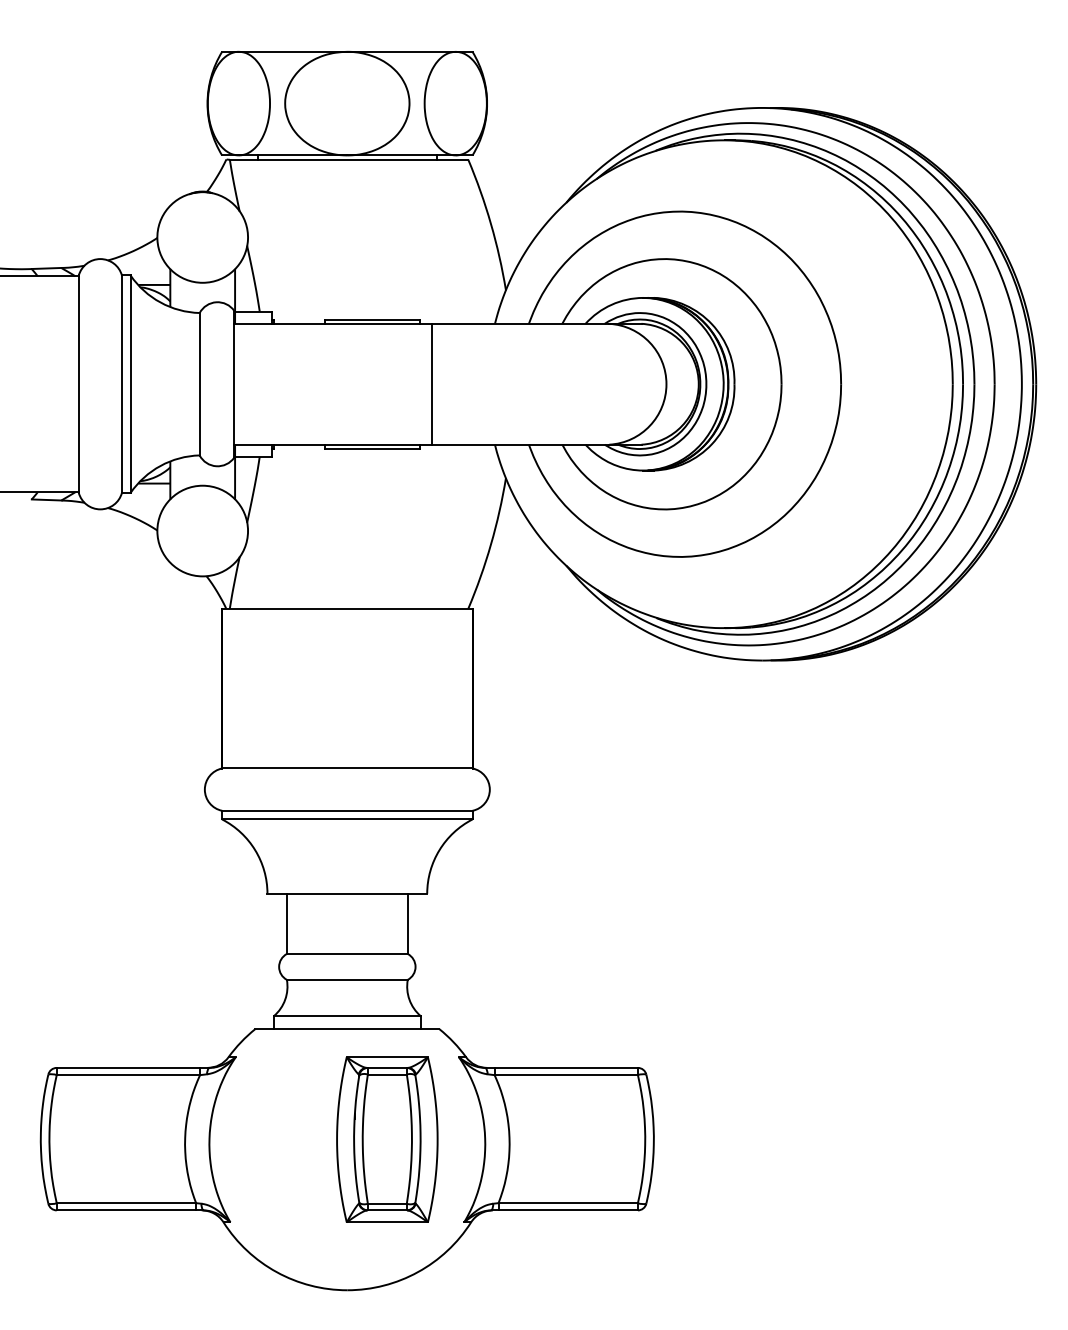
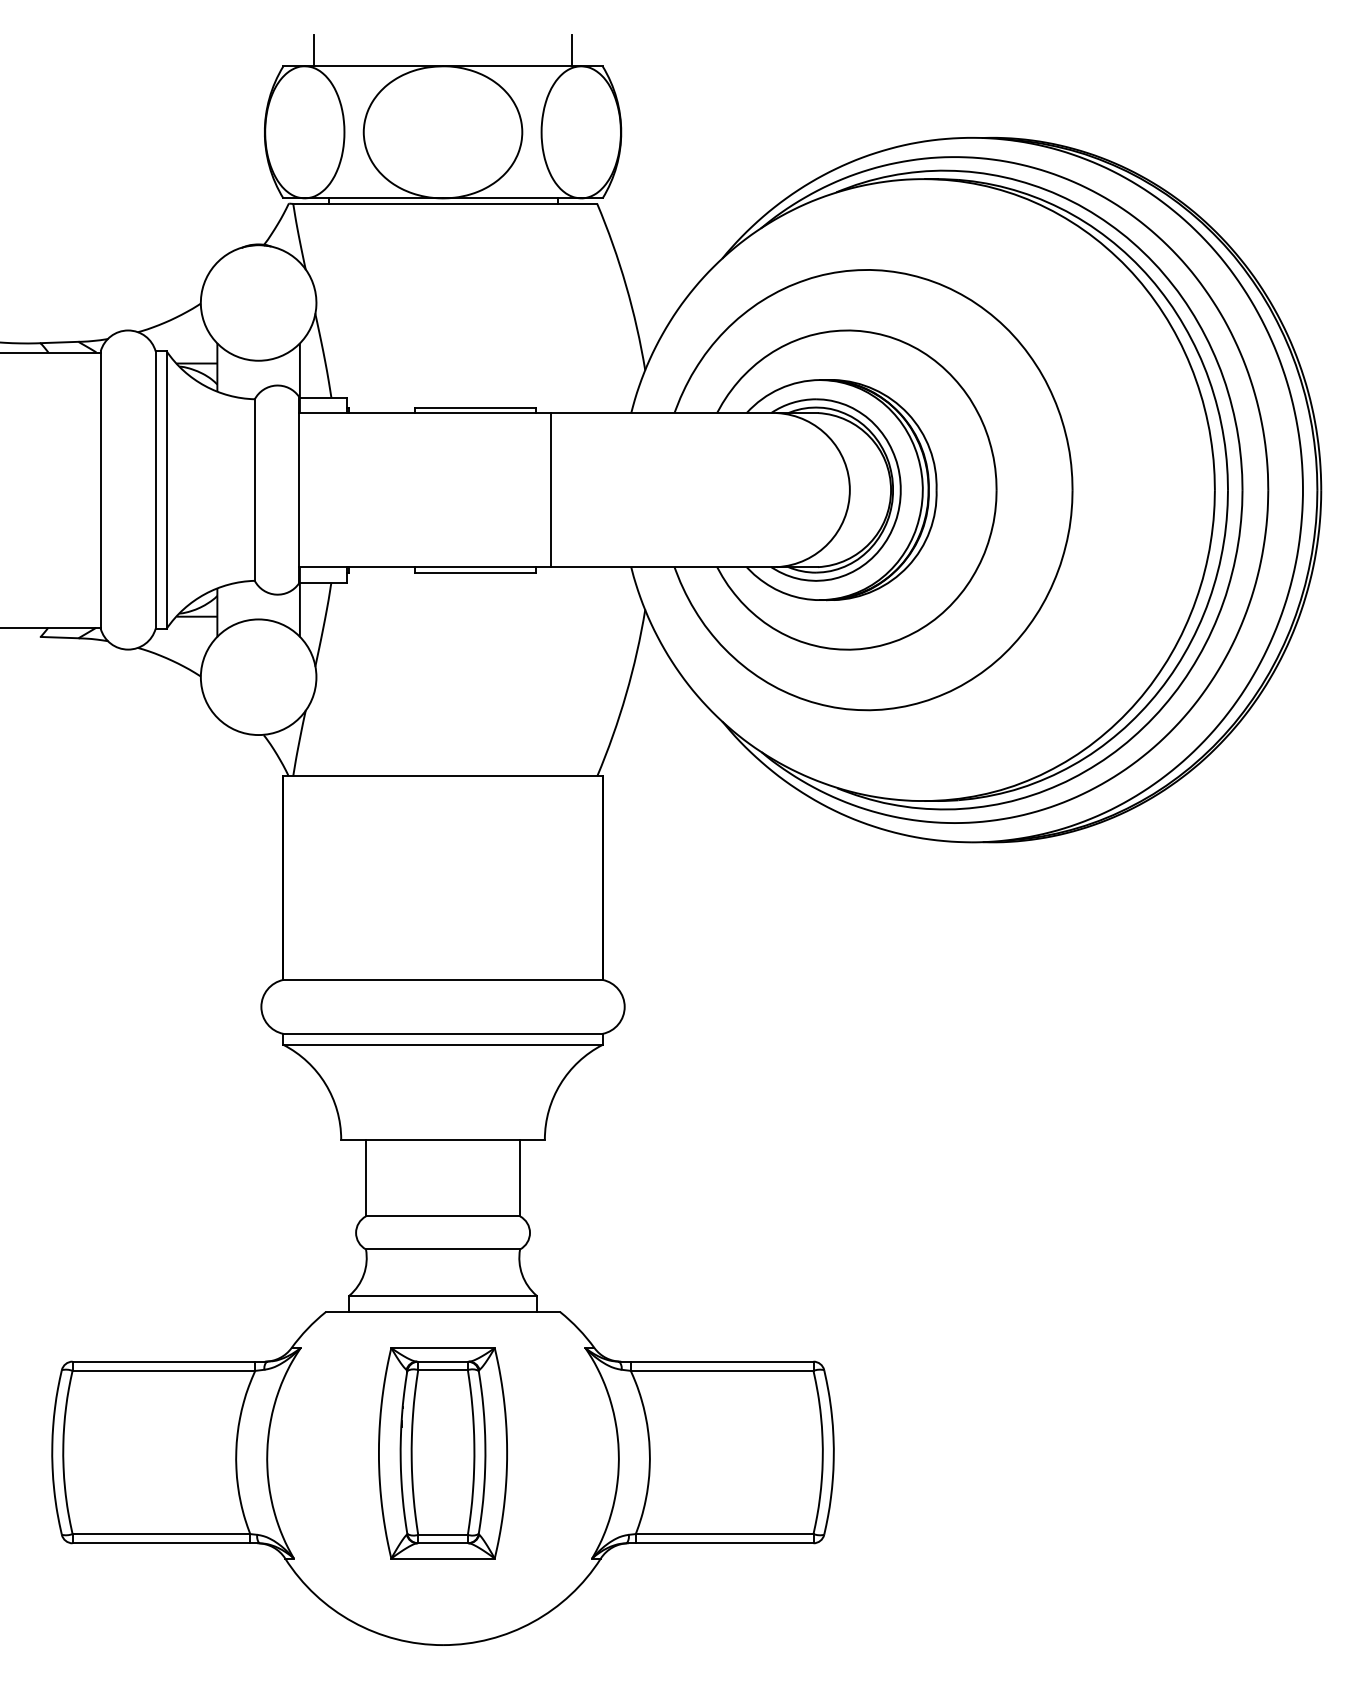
line: (245, 39) -> (313, 50), added
line: (448, 39) -> (572, 50), added
part: (386, 1139) -> (442, 1453), moved

